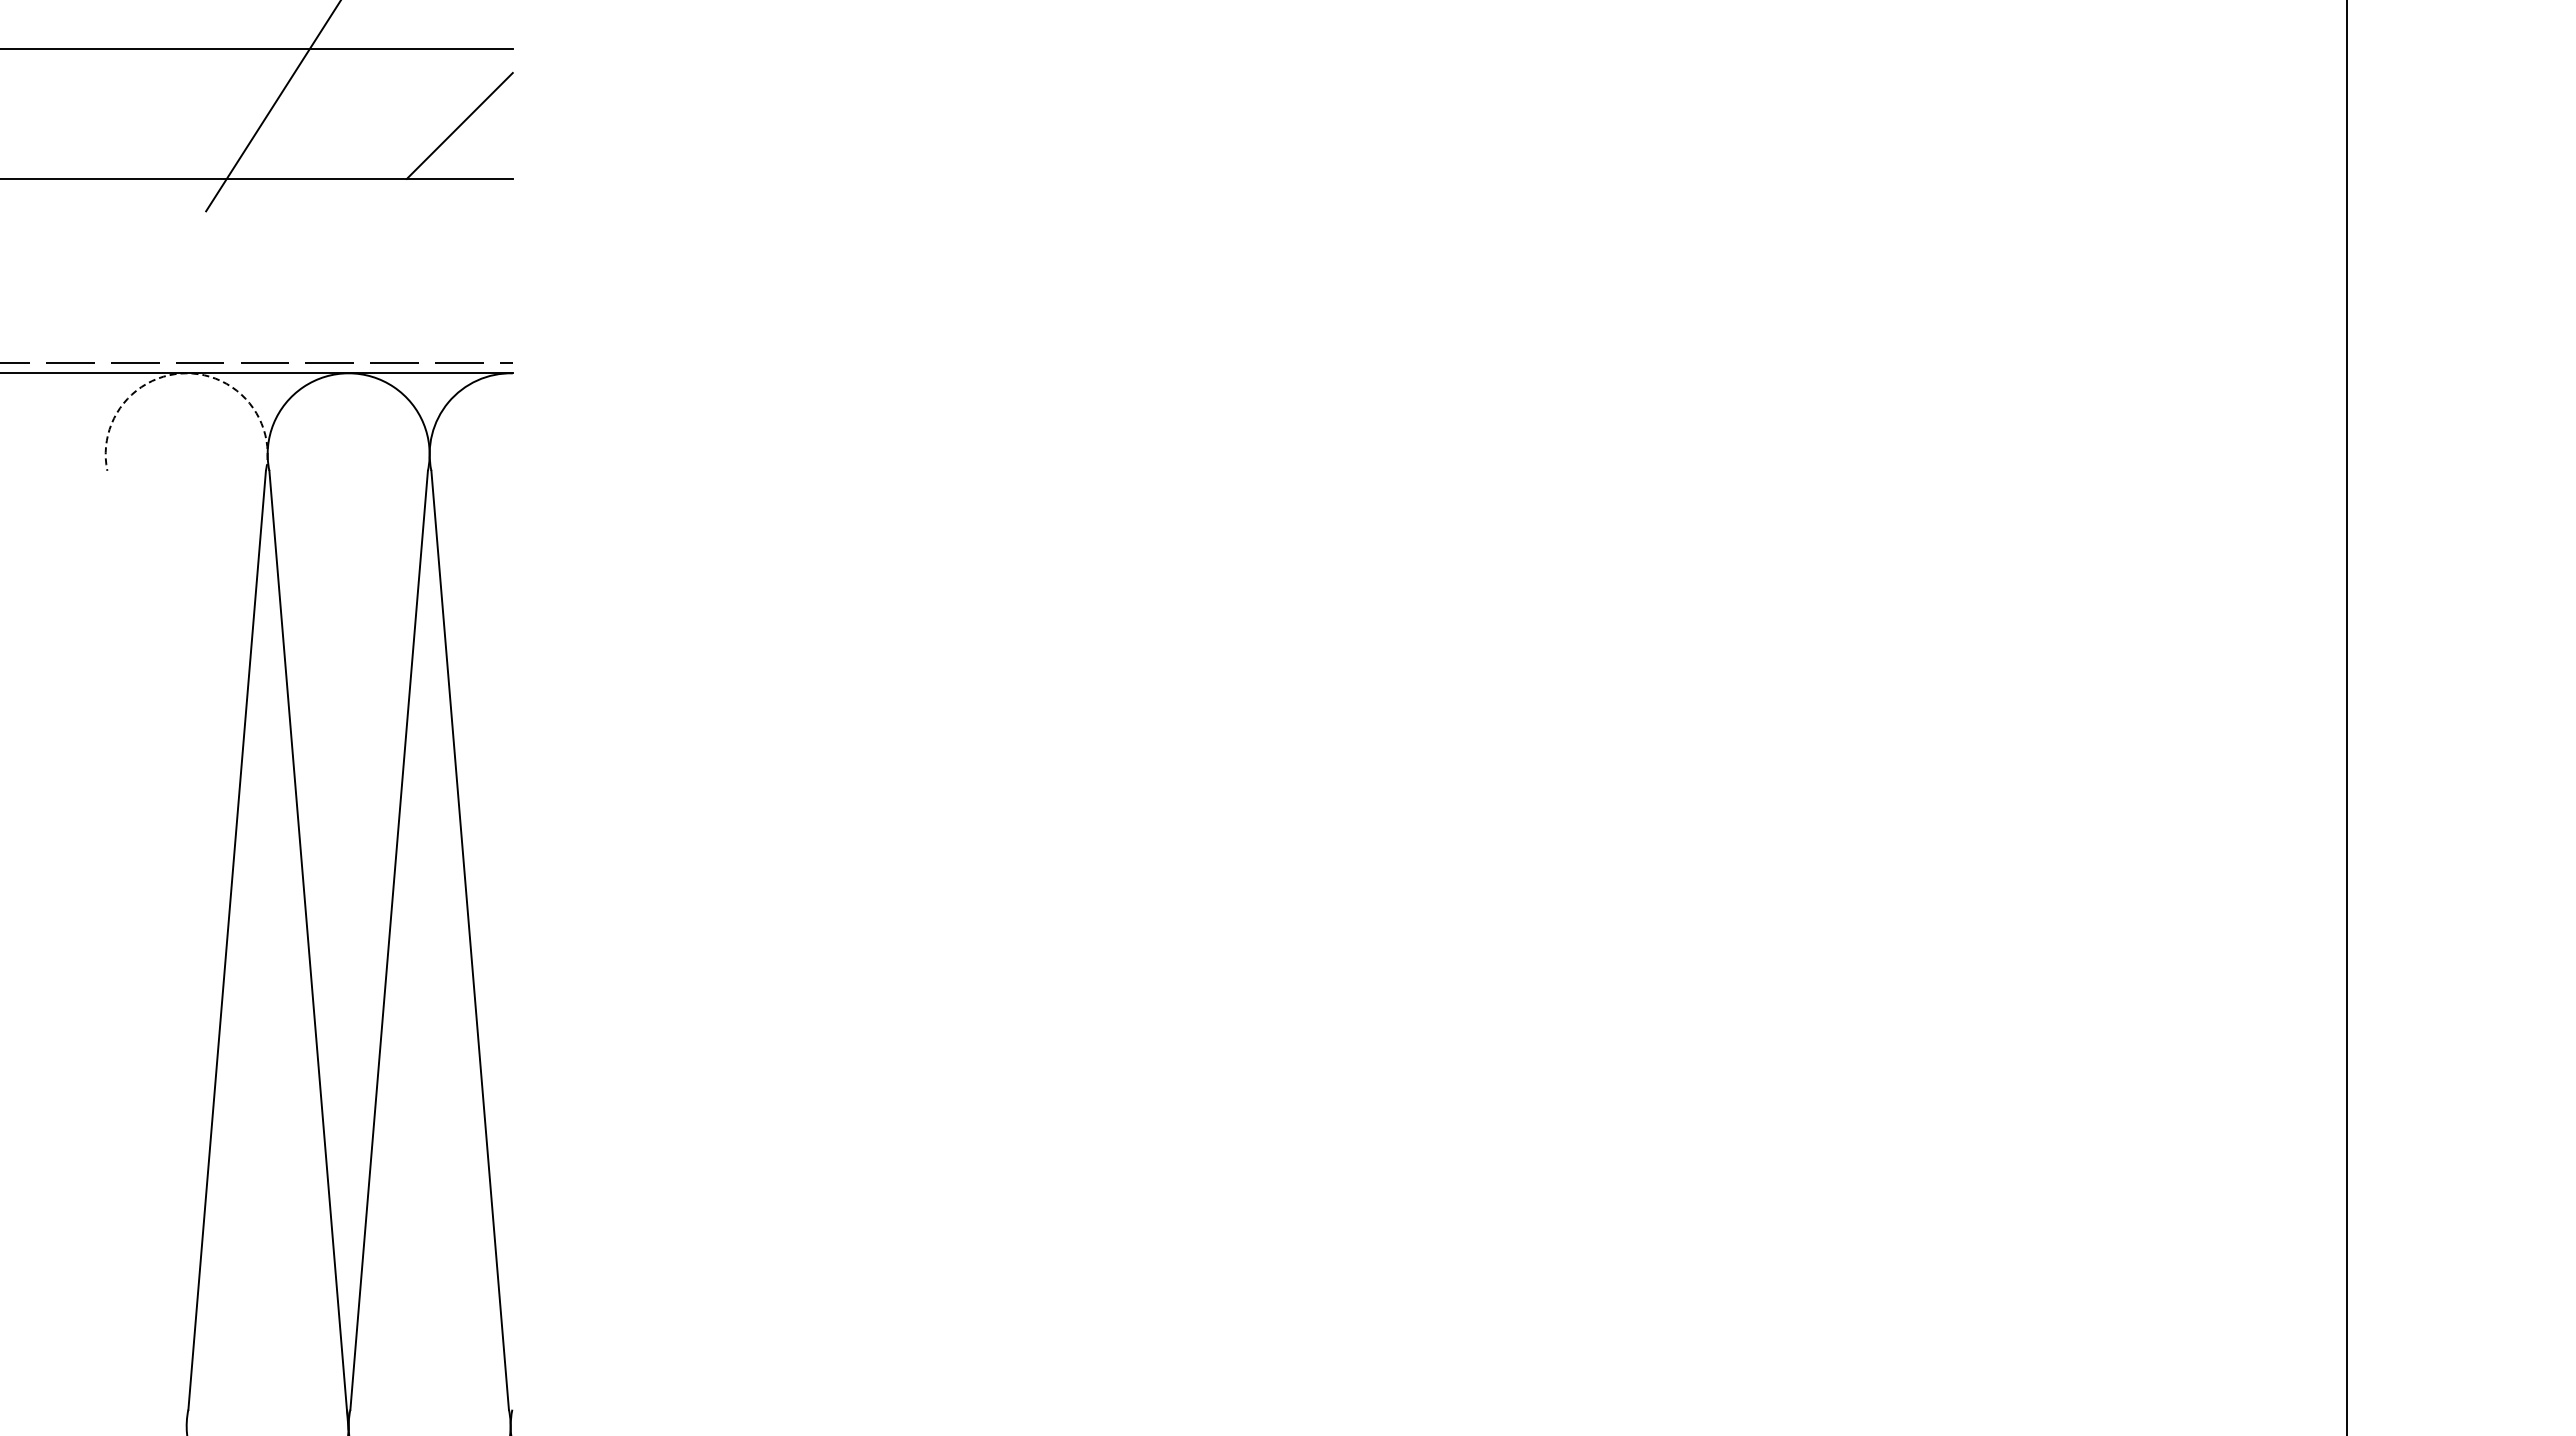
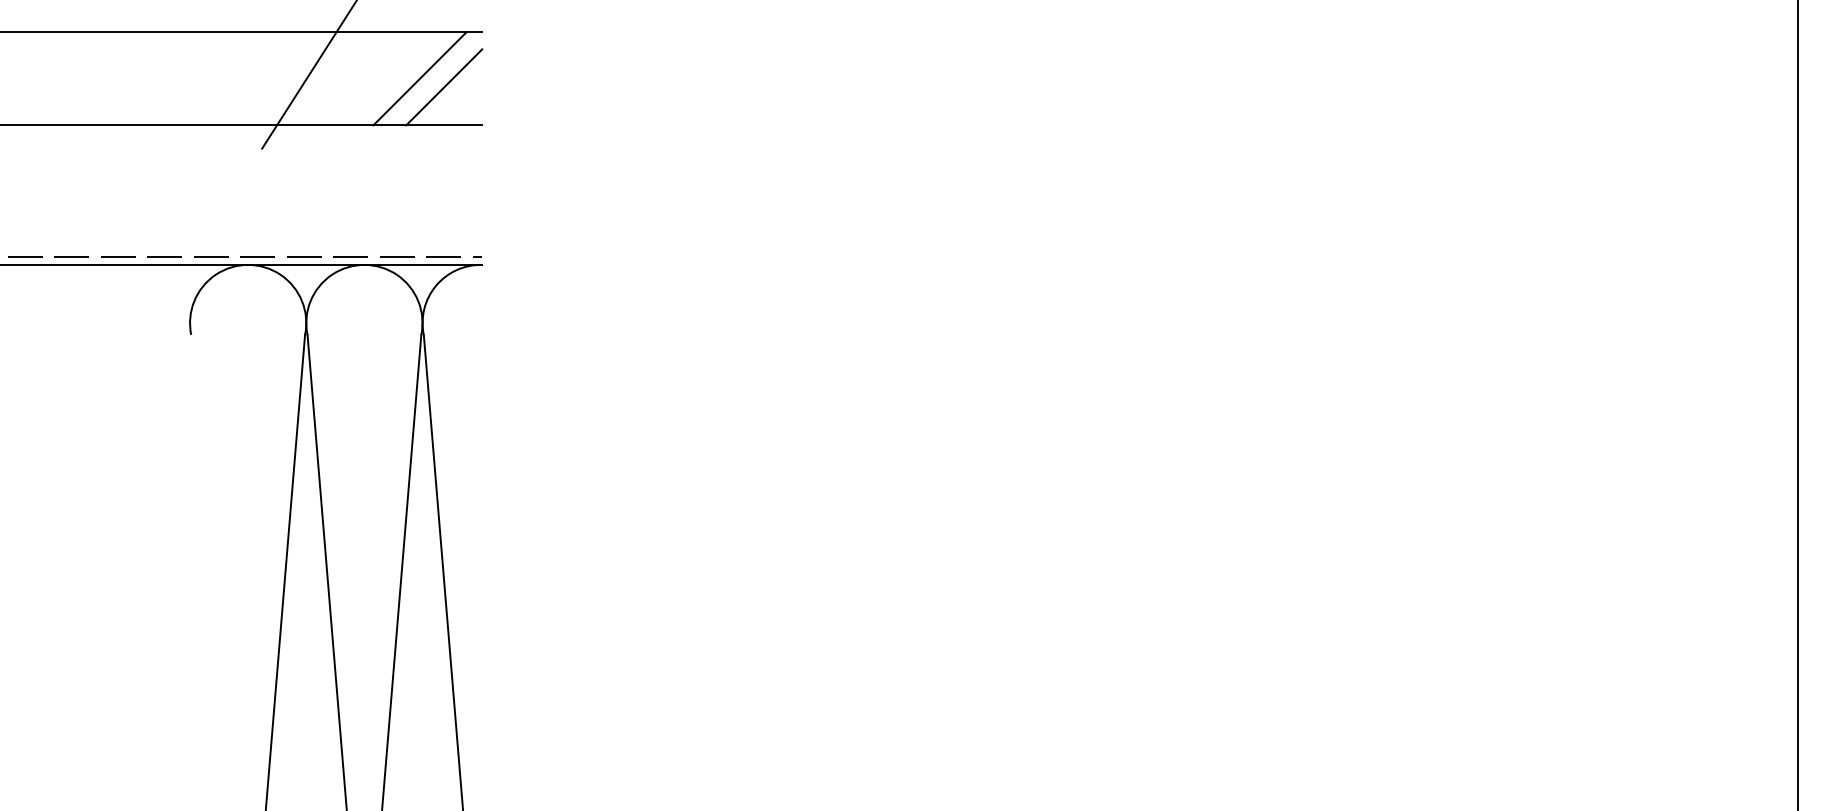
line: (425, 113) -> (419, 78), added
arc: (186, 373) -> (248, 265), dashed -> solid

